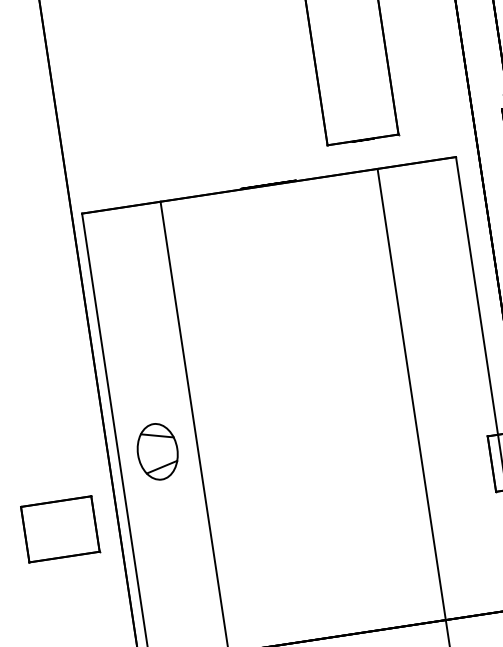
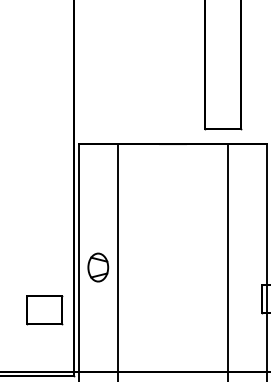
part: (60, 531) -> (44, 310), moved

